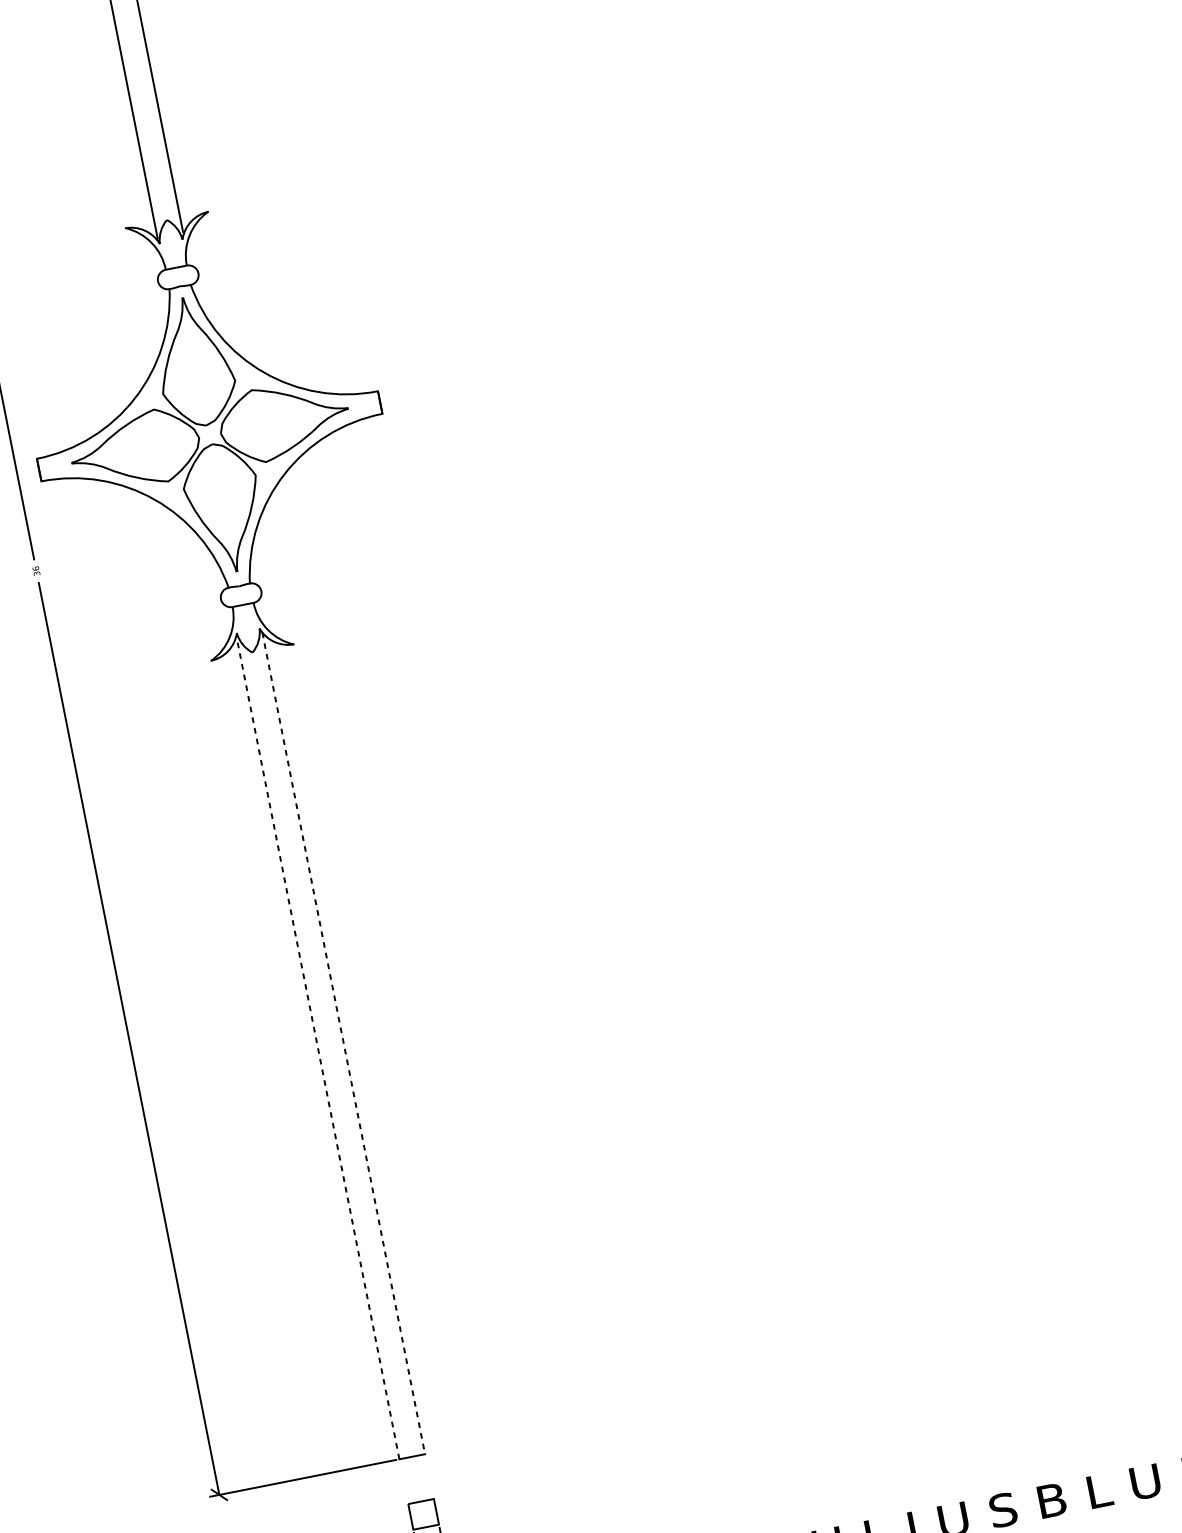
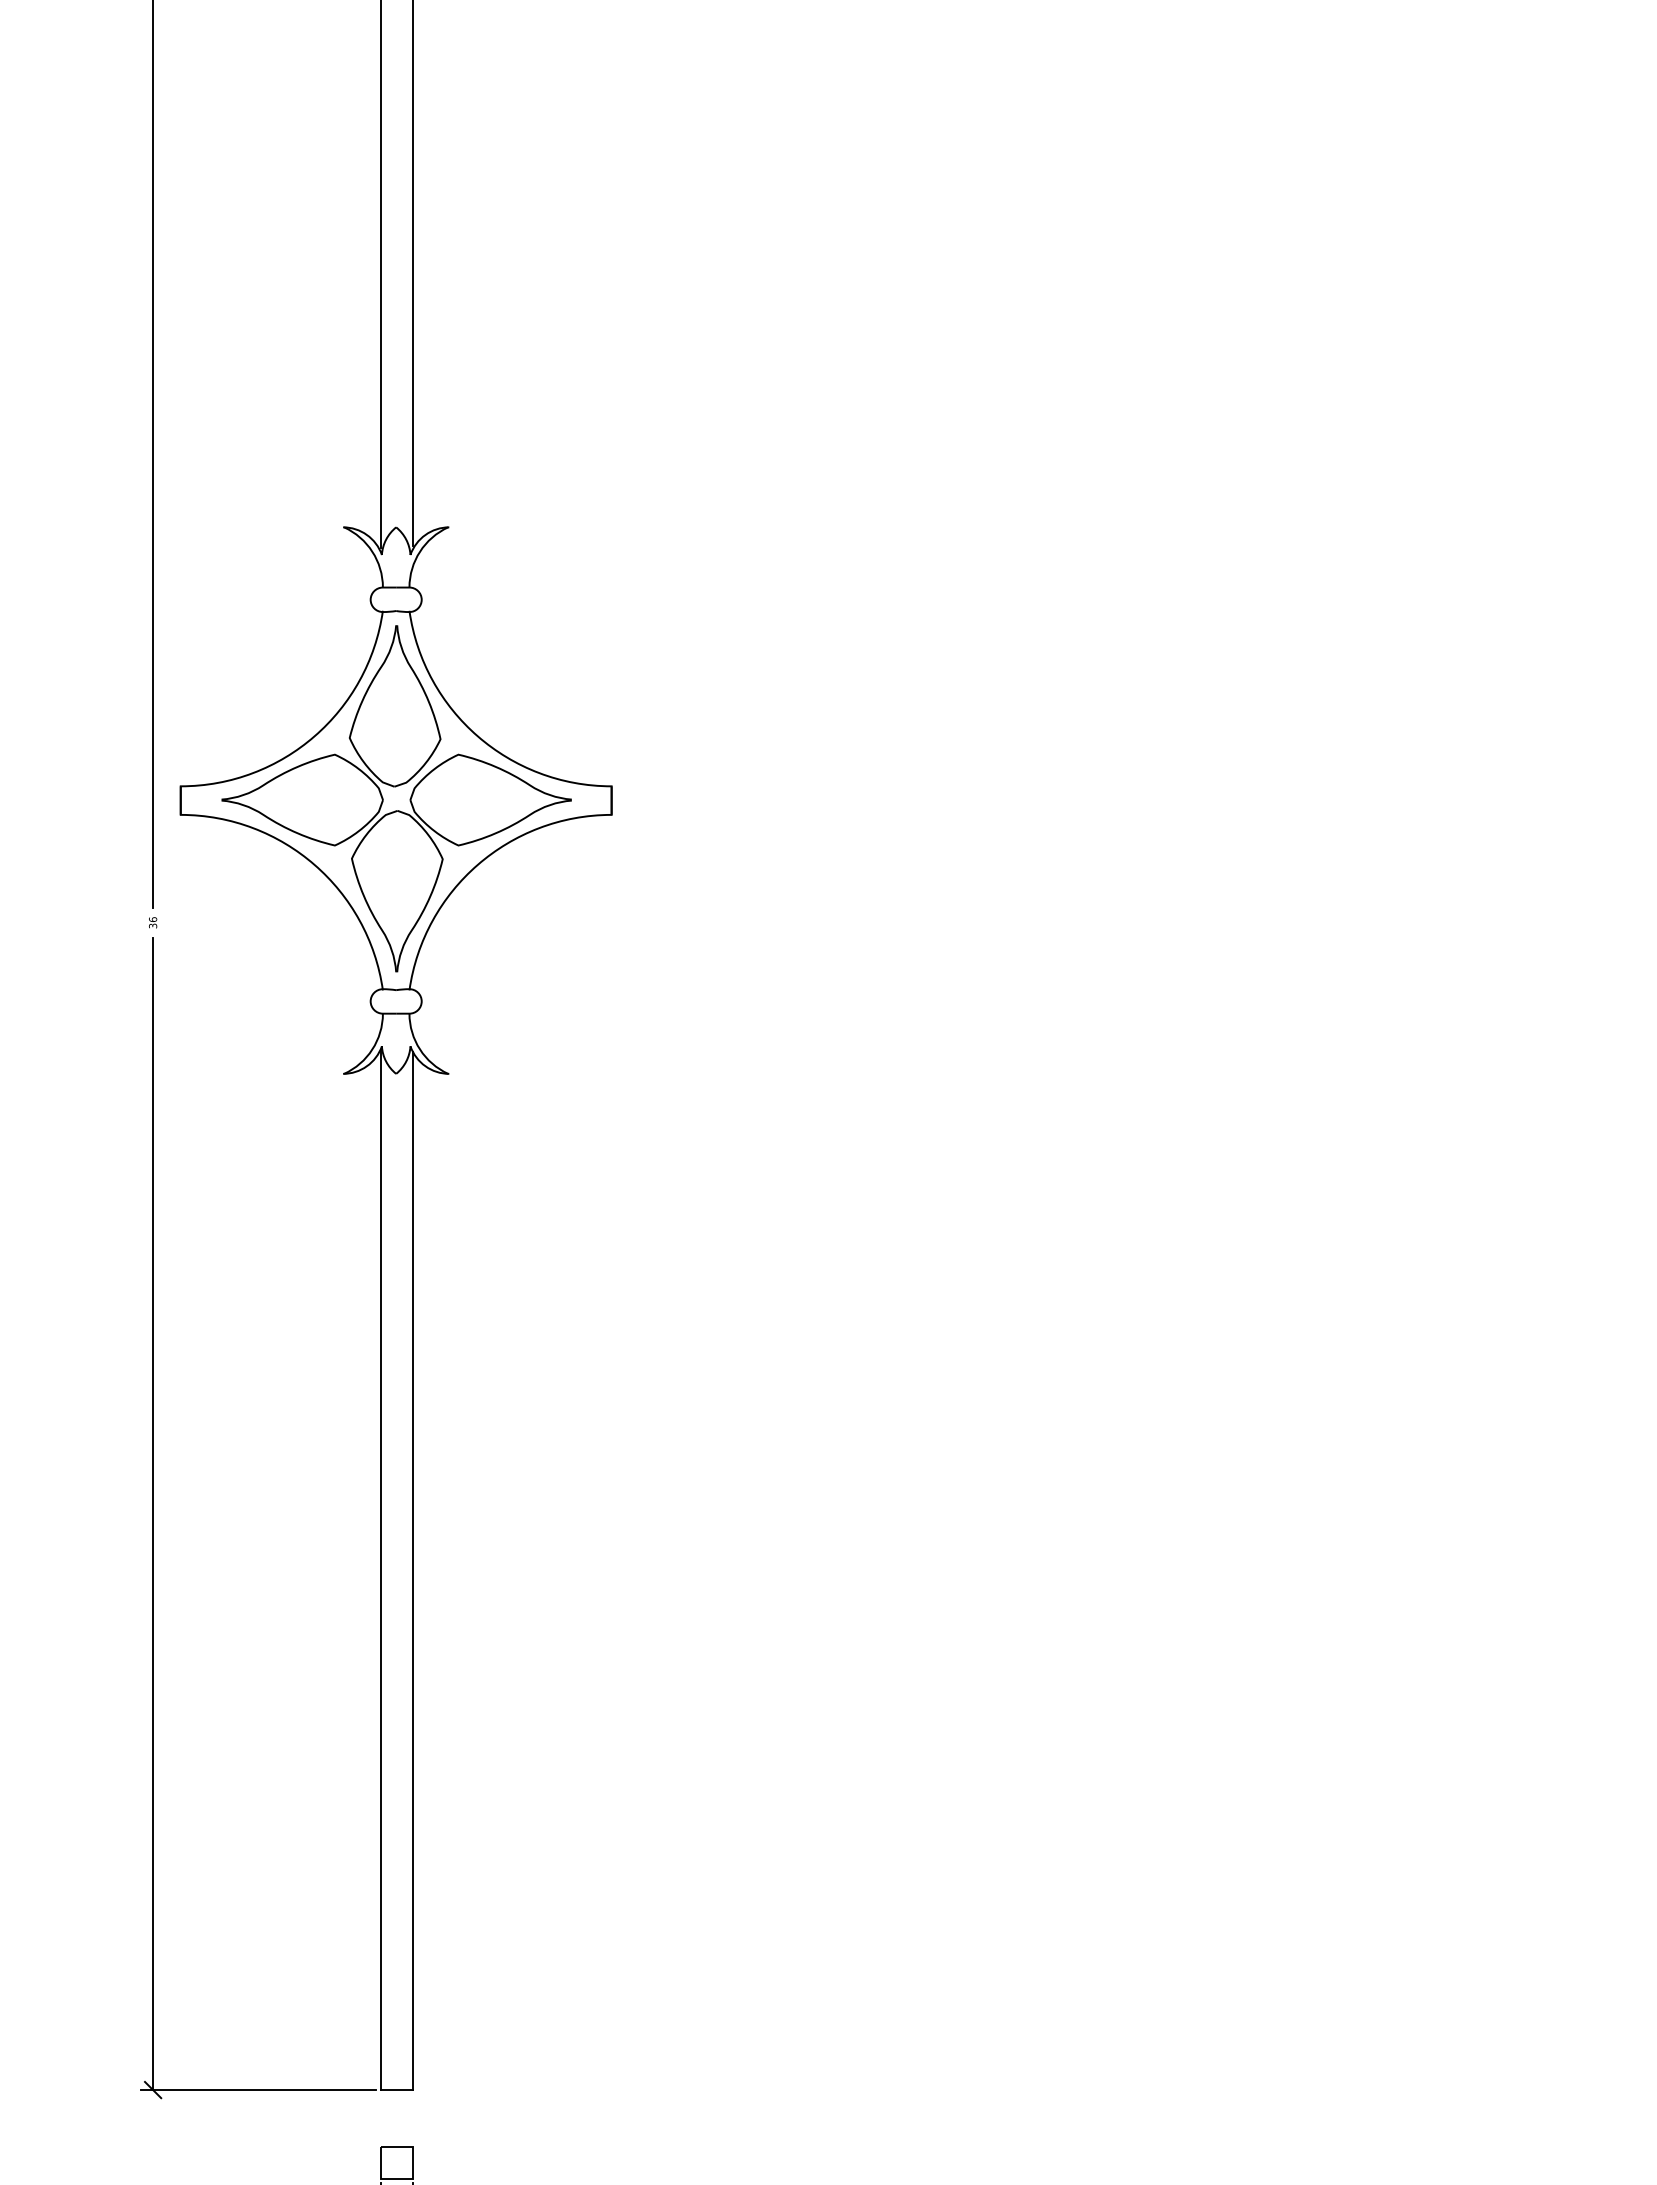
line: (343, 1043) -> (412, 1571), dashed -> solid
line: (317, 1047) -> (380, 1569), dashed -> solid

